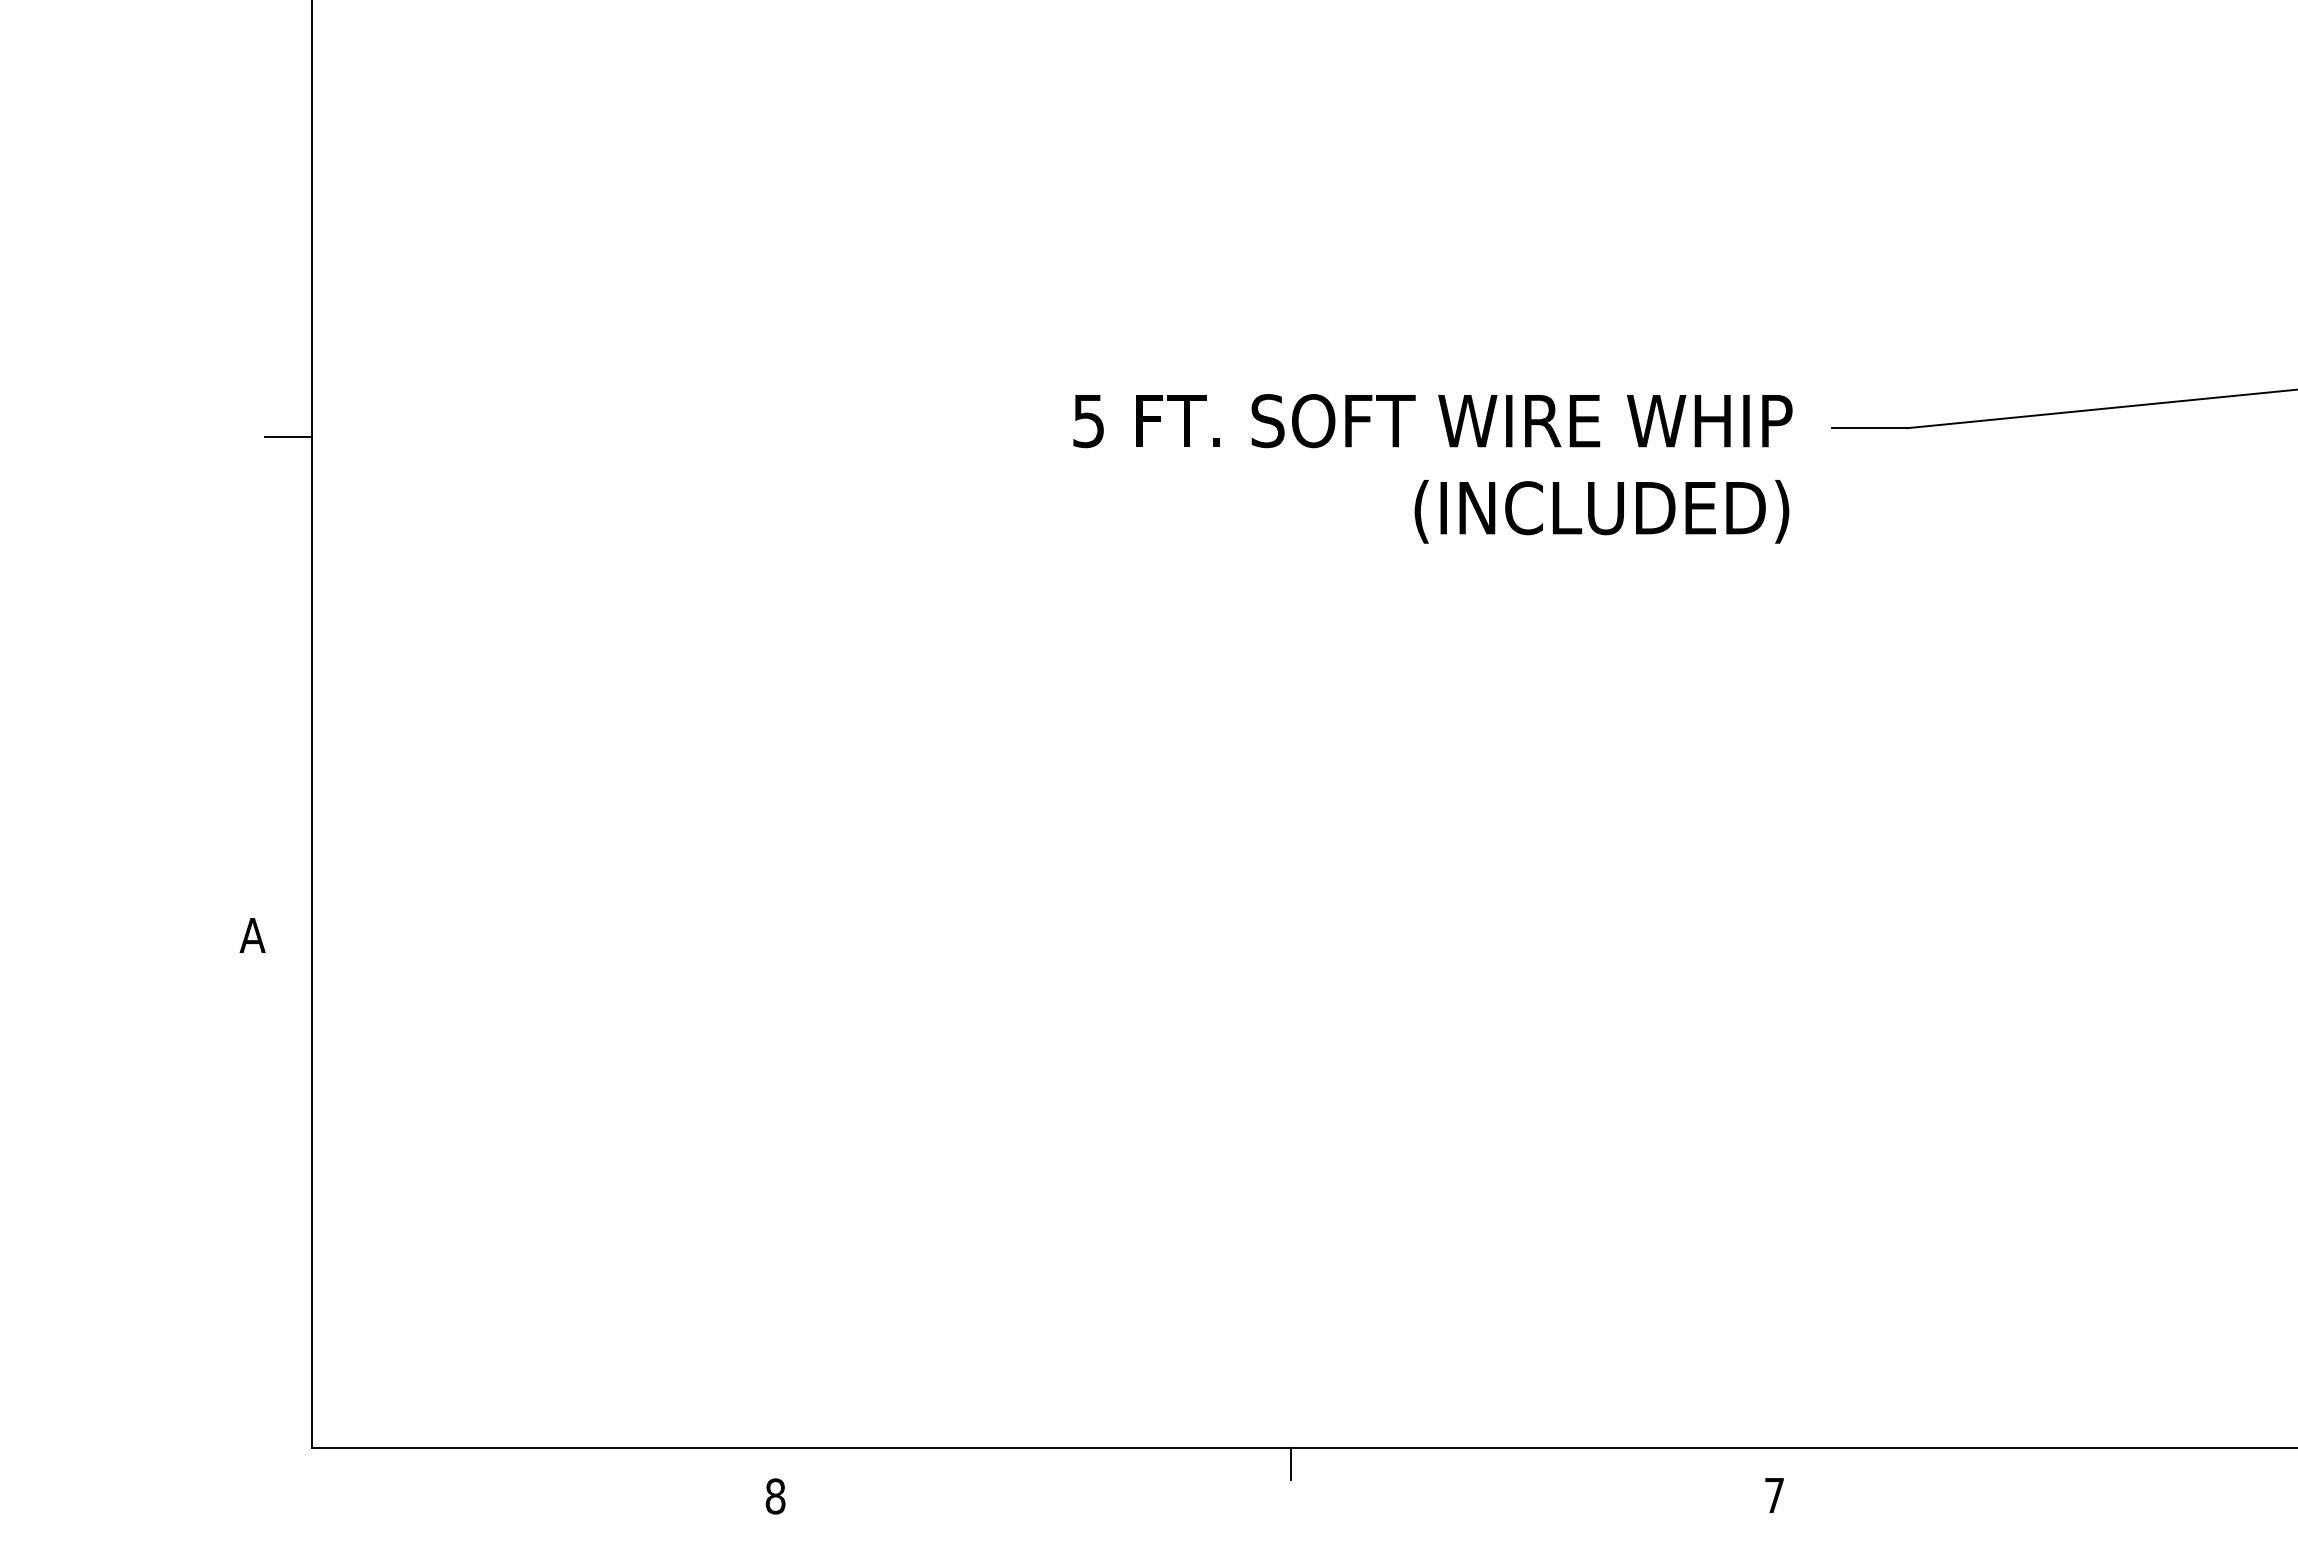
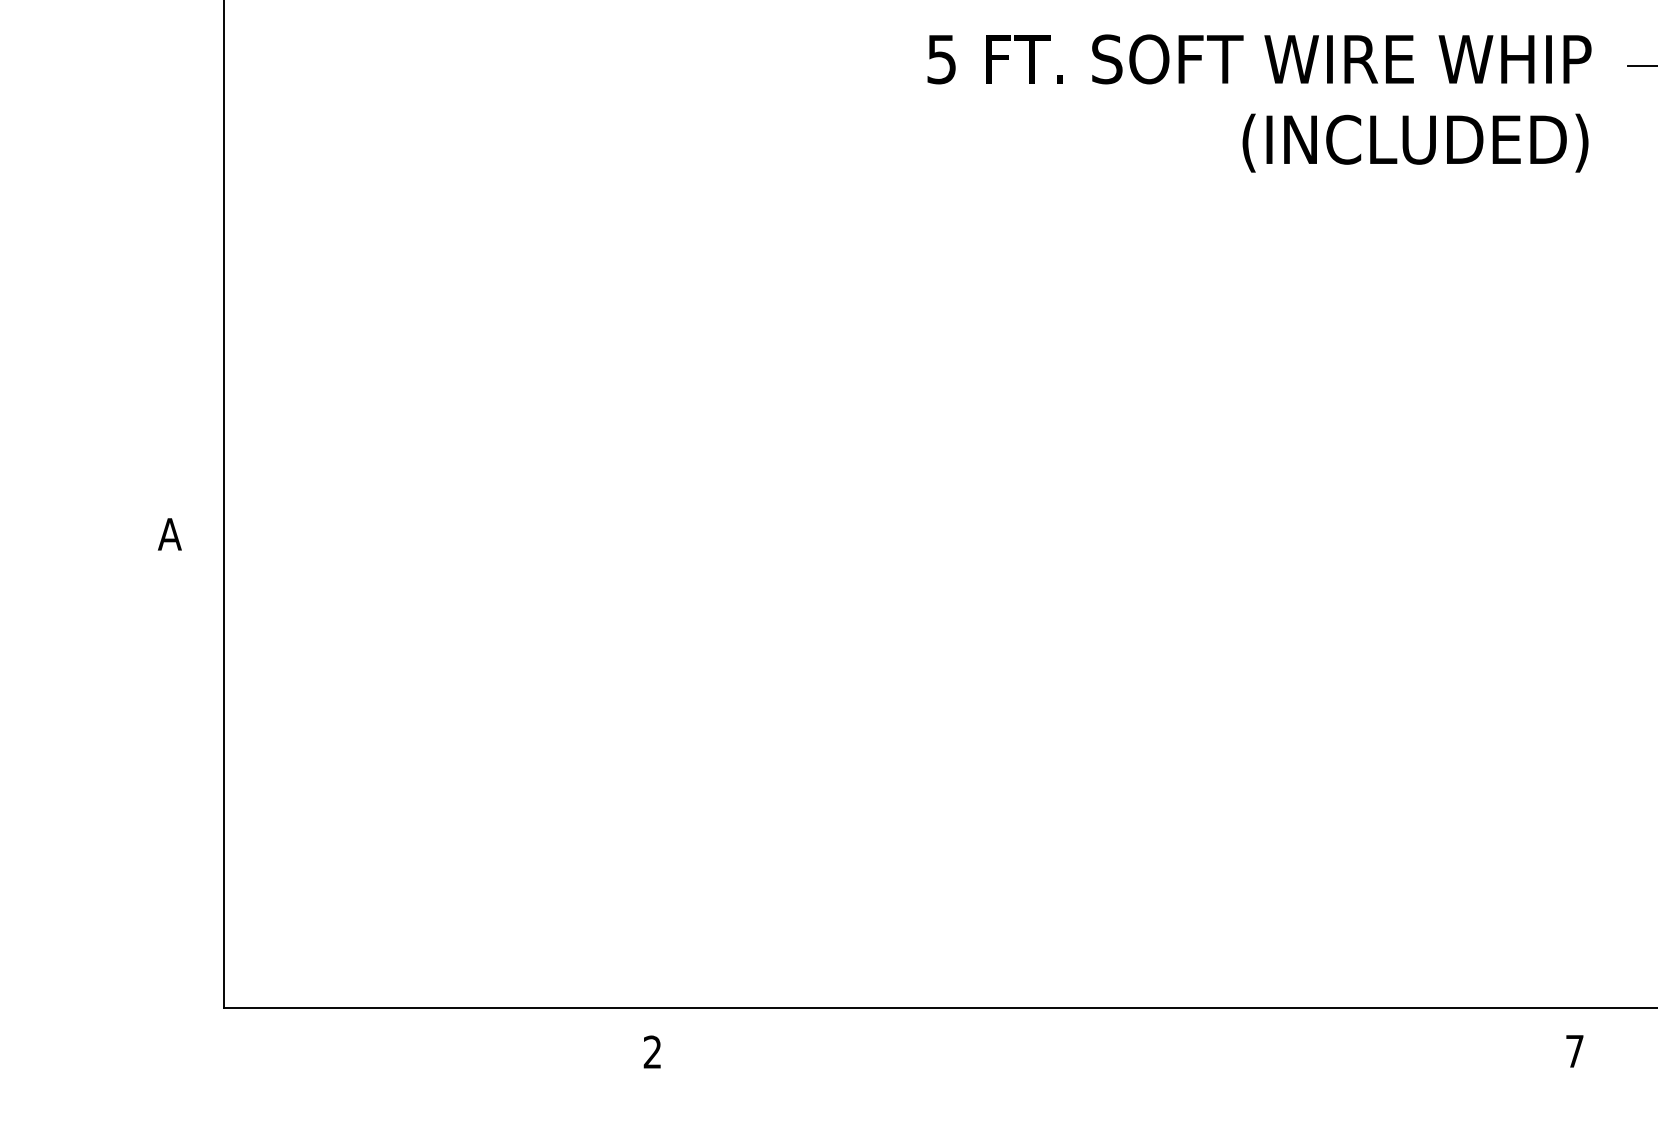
line: (288, 437) -> (202, 74), removed
line: (1291, 1463) -> (1128, 1021), removed
text: (775, 1496) -> (652, 1052), 8 -> 2

